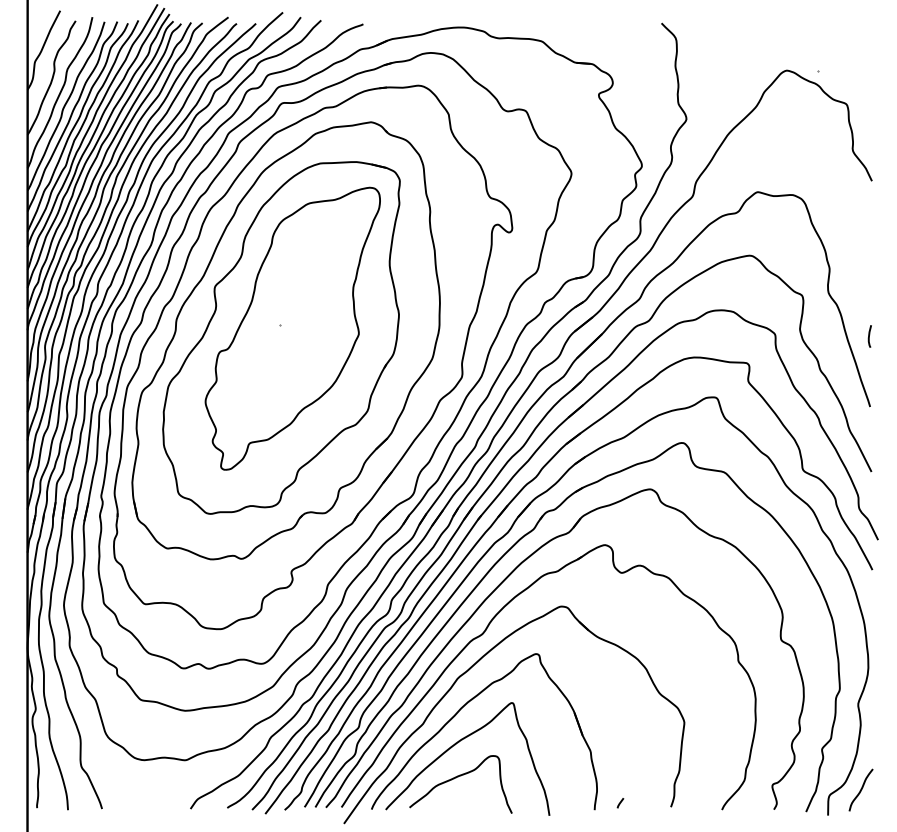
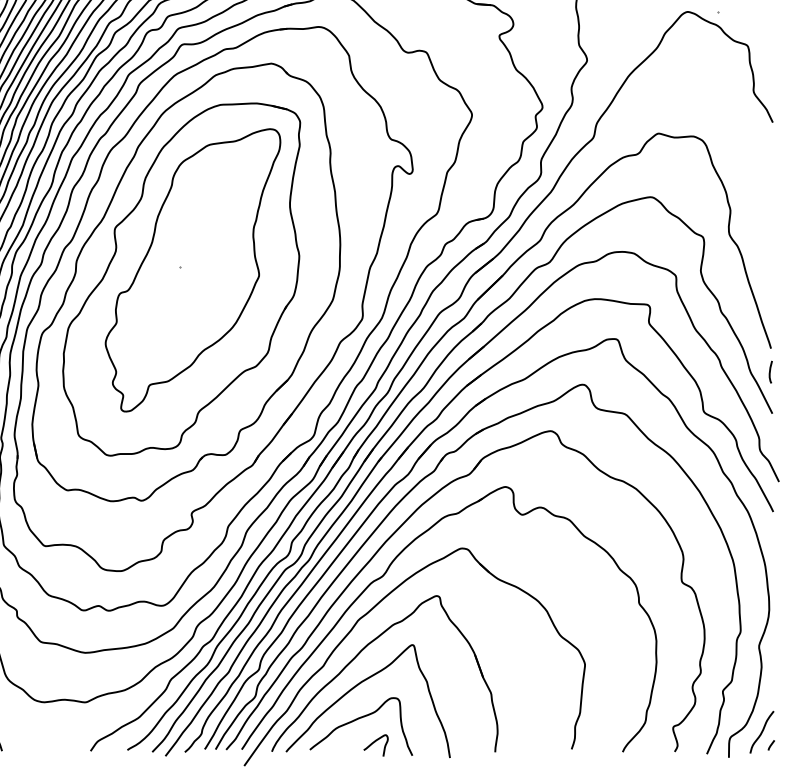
curve: (869, 336) -> (770, 372), moved
curve: (473, 801) -> (373, 743), added
line: (620, 803) -> (771, 745), moved

